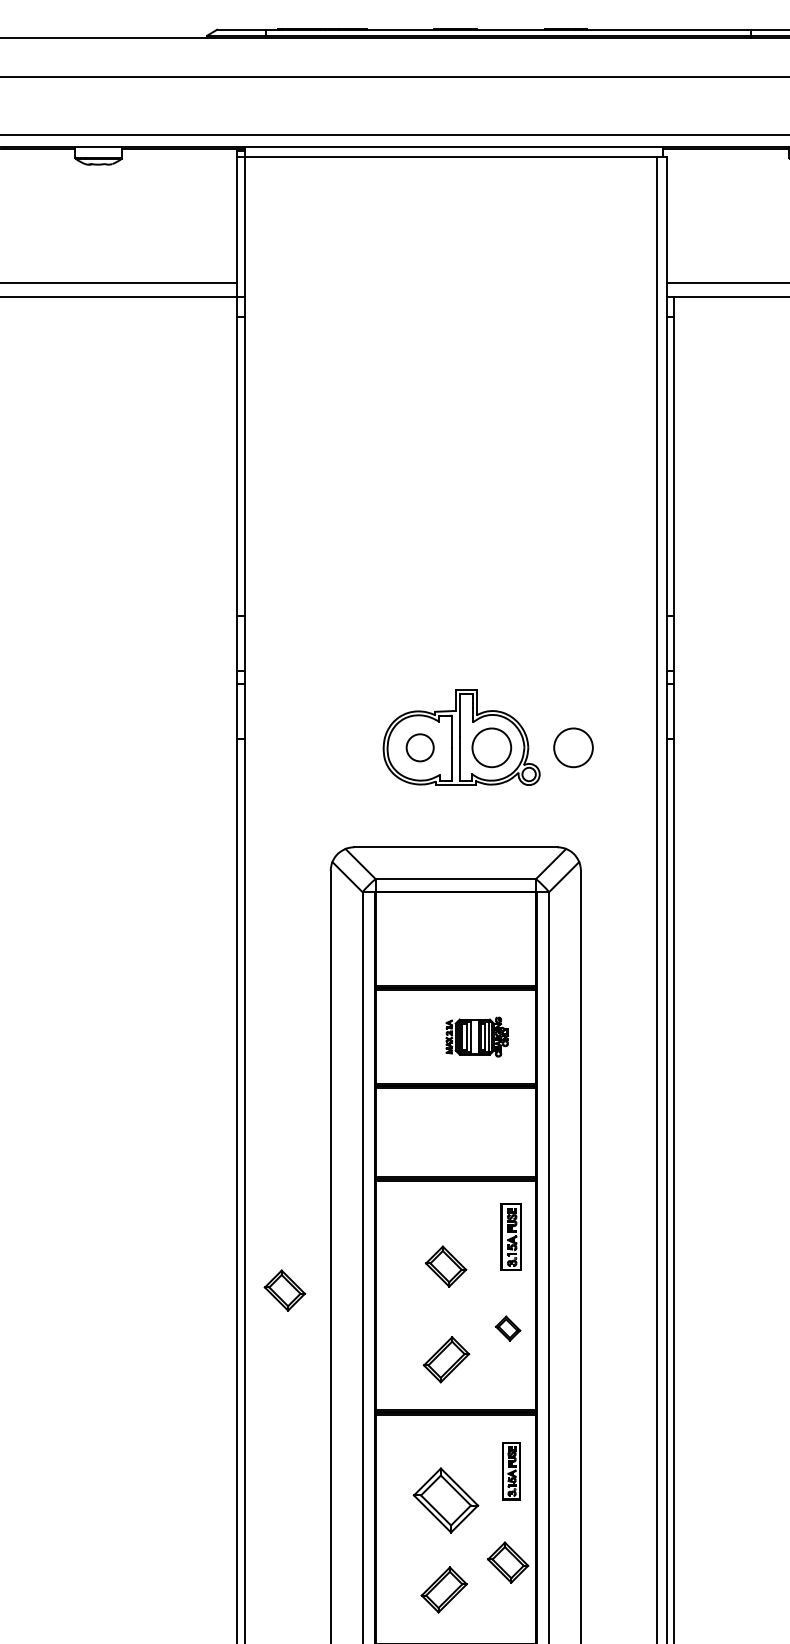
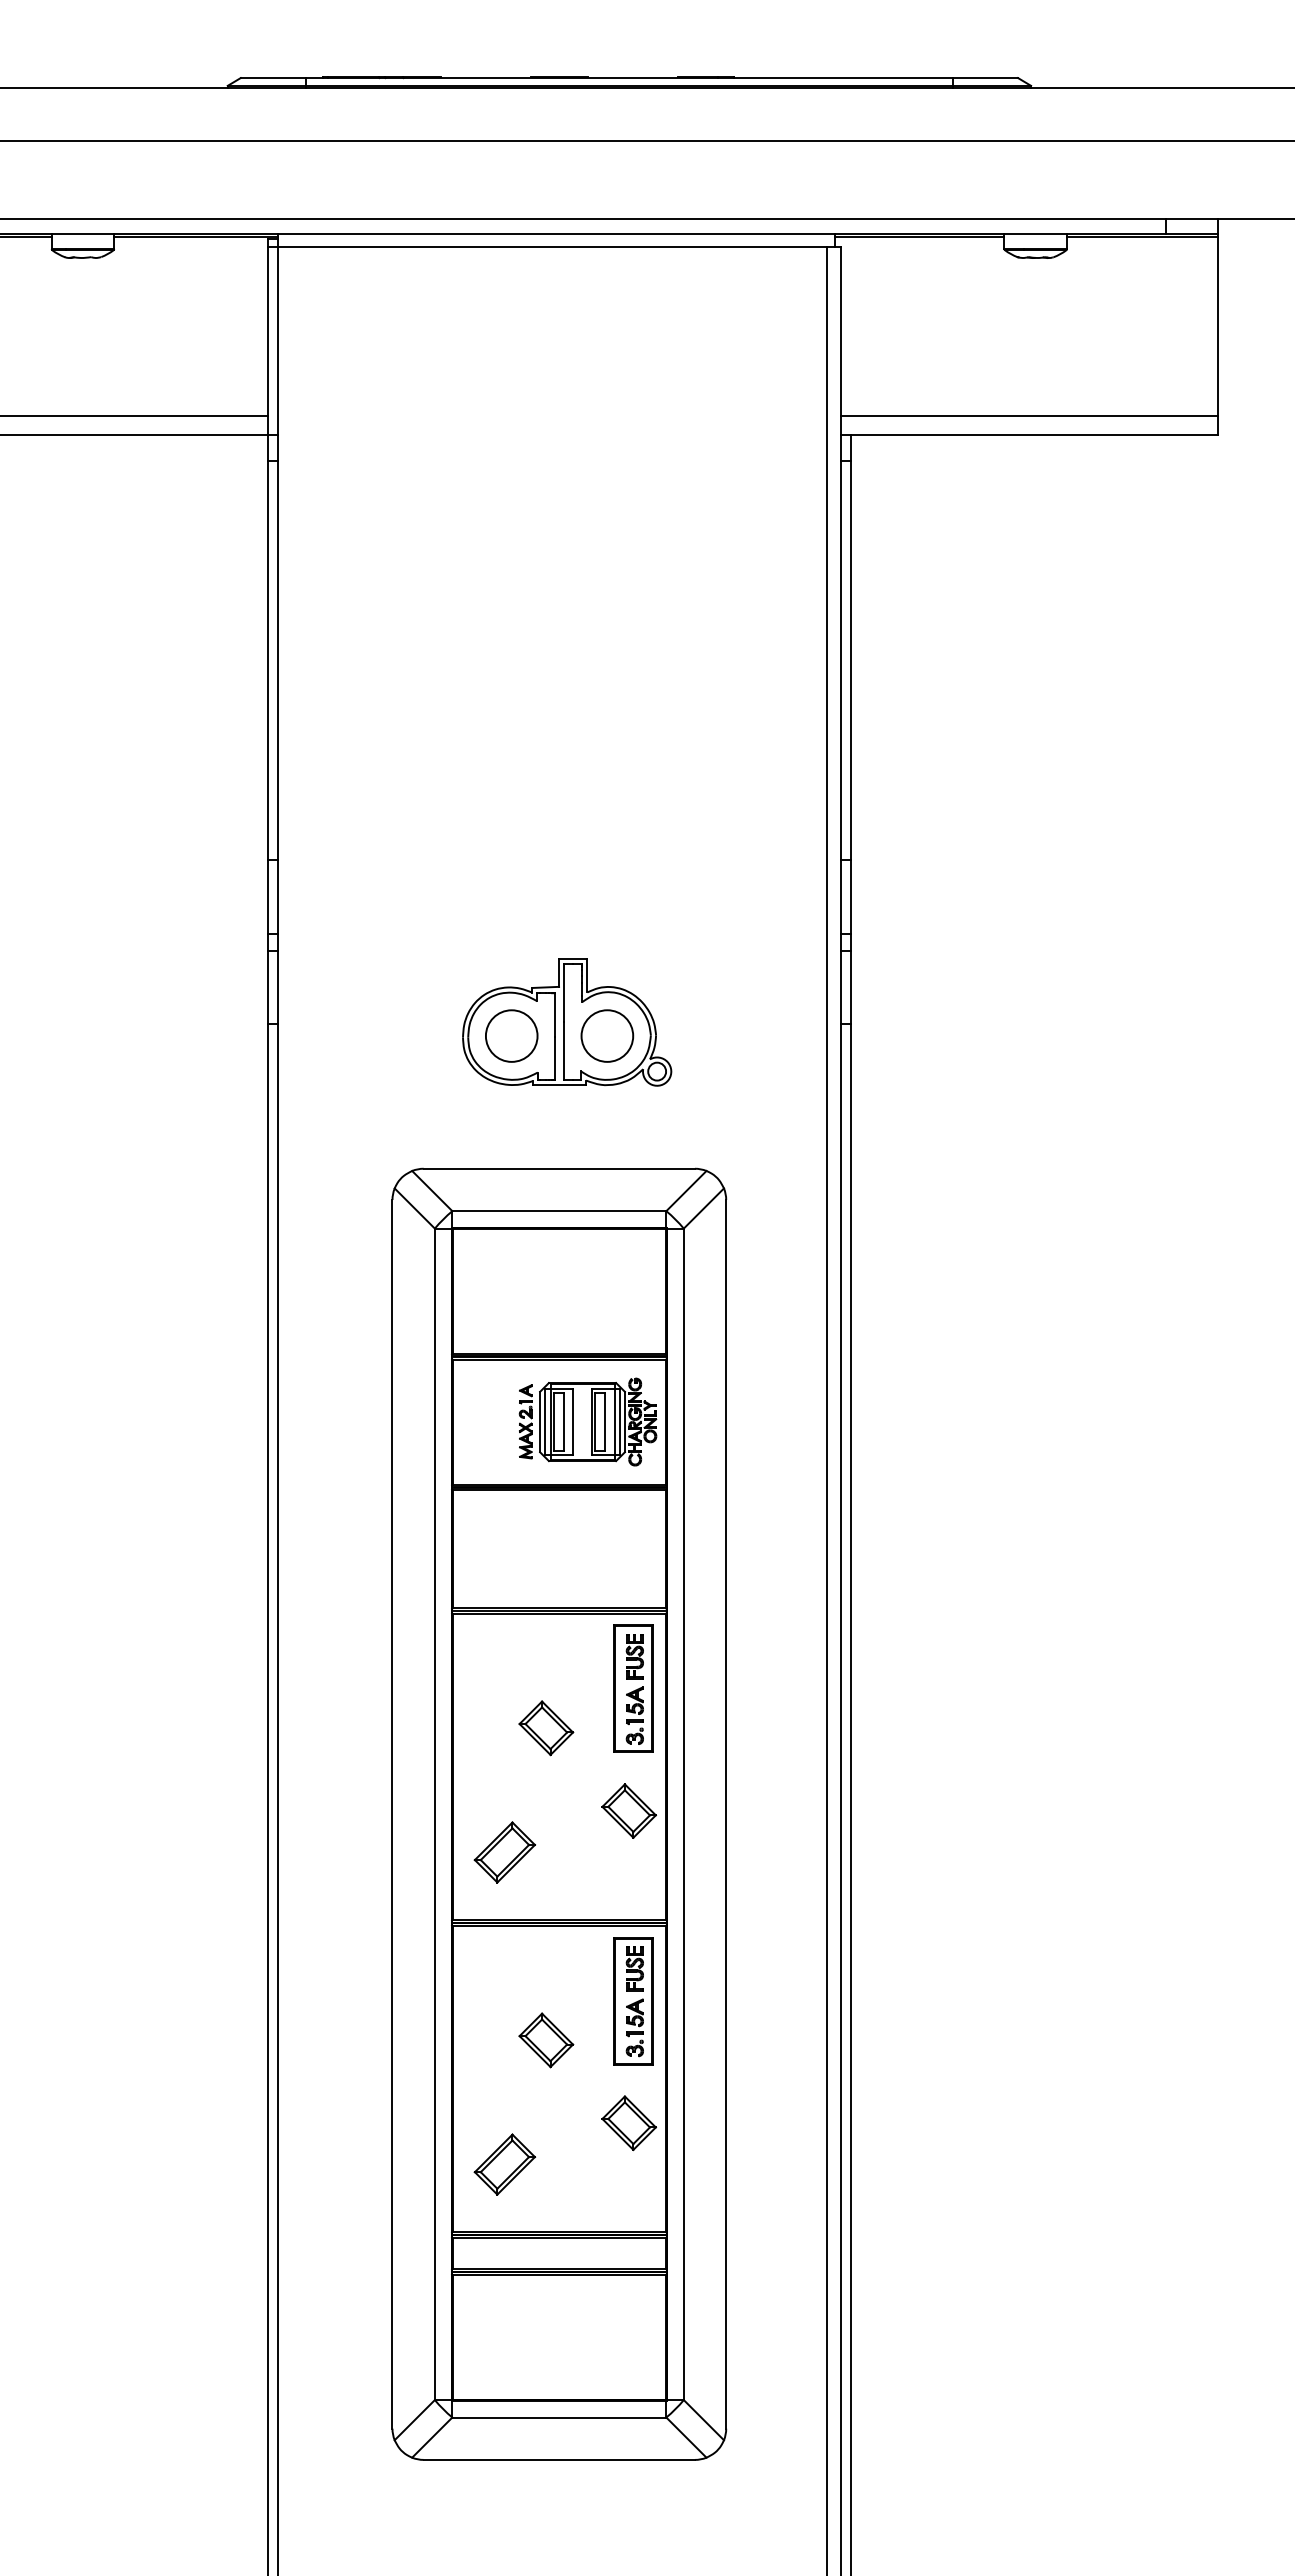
circle: (419, 747) -> (511, 1035), size x1.43
circle: (573, 747) -> (716, 1035), removed
part: (476, 1036) -> (587, 1421), size x1.67
part: (511, 1236) -> (633, 1688), size x1.43
part: (285, 1290) -> (331, 1760), removed
part: (507, 1328) -> (628, 1810), size x1.67
part: (446, 1359) -> (504, 1852), moved
part: (511, 1471) -> (633, 2001), size x1.67
part: (446, 1500) -> (546, 2040), size x0.62
part: (443, 1589) -> (504, 2164), moved

